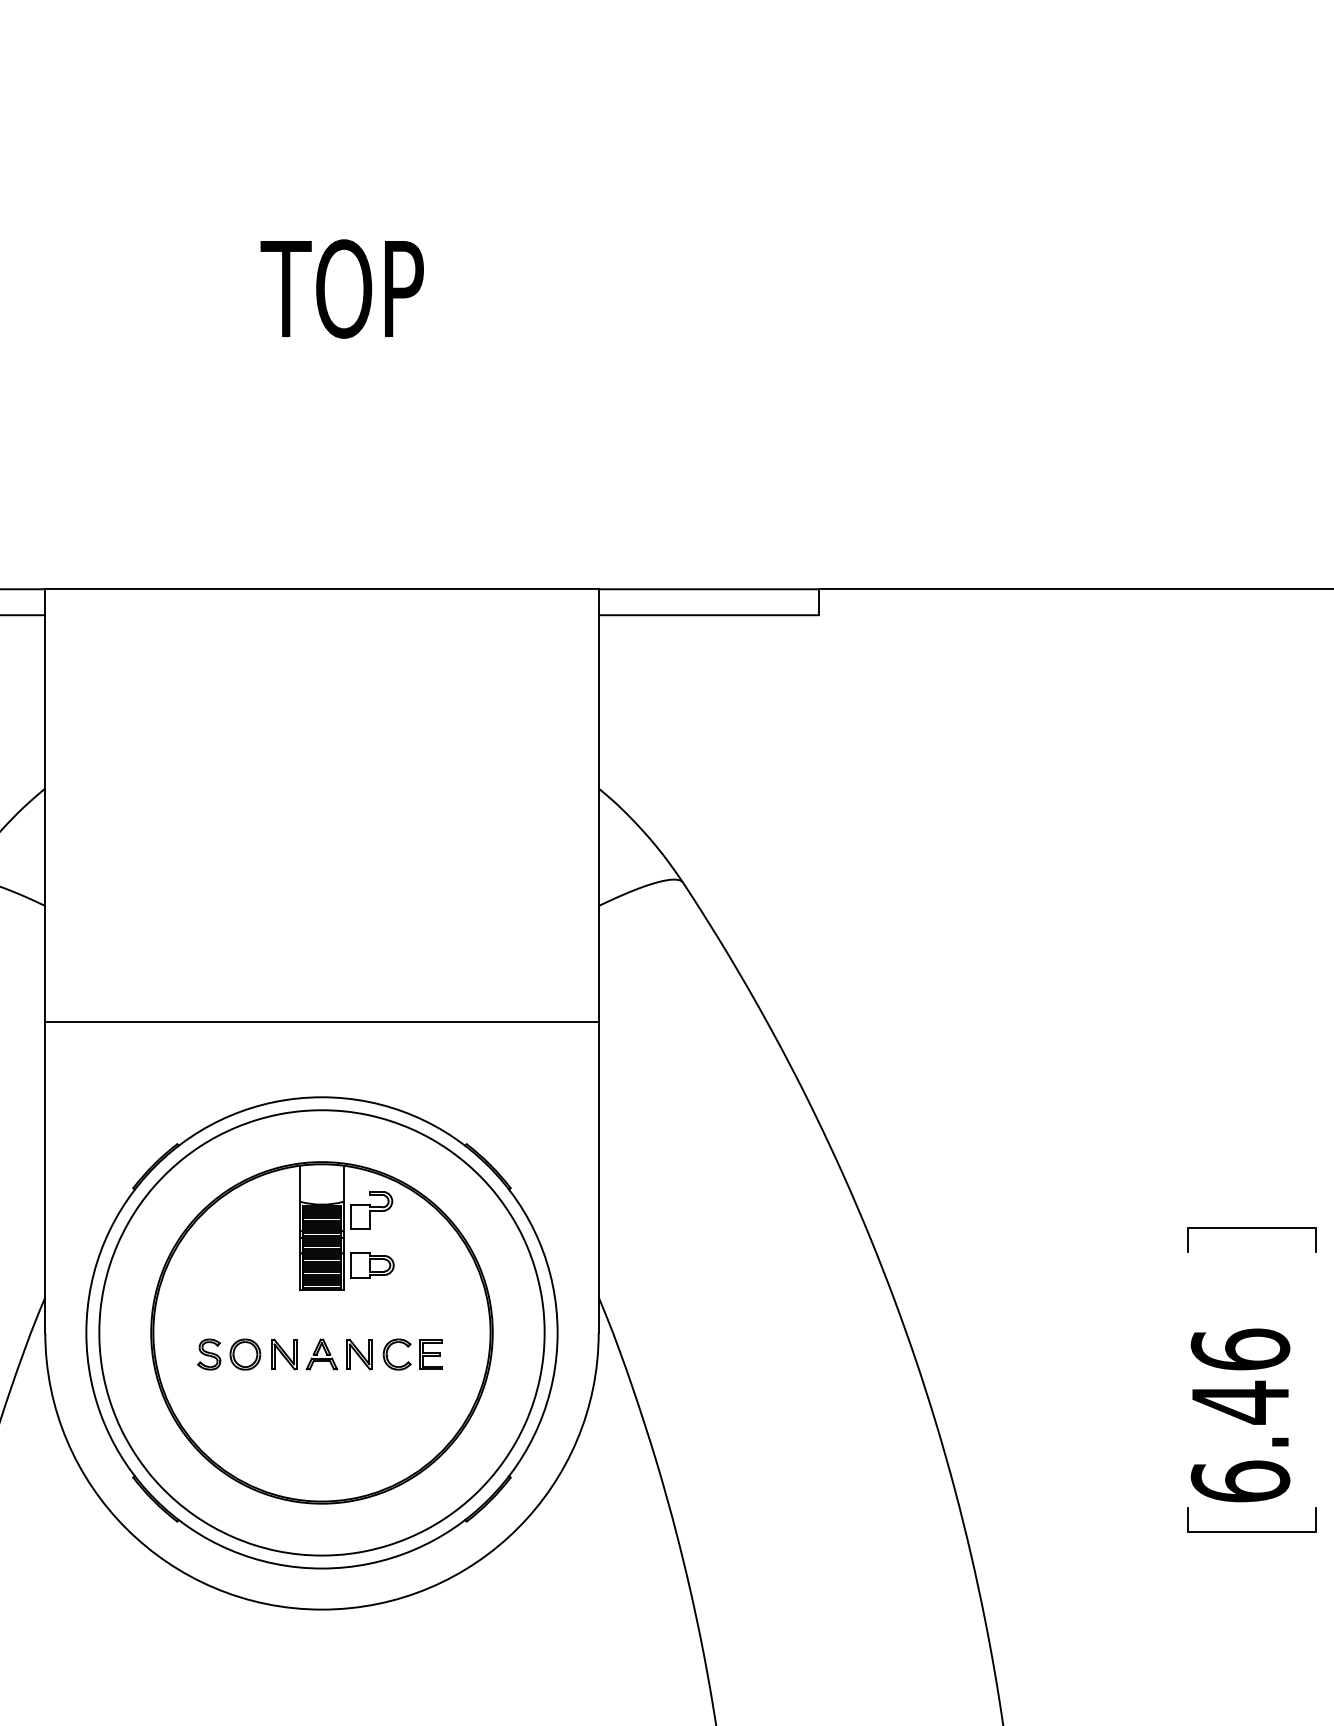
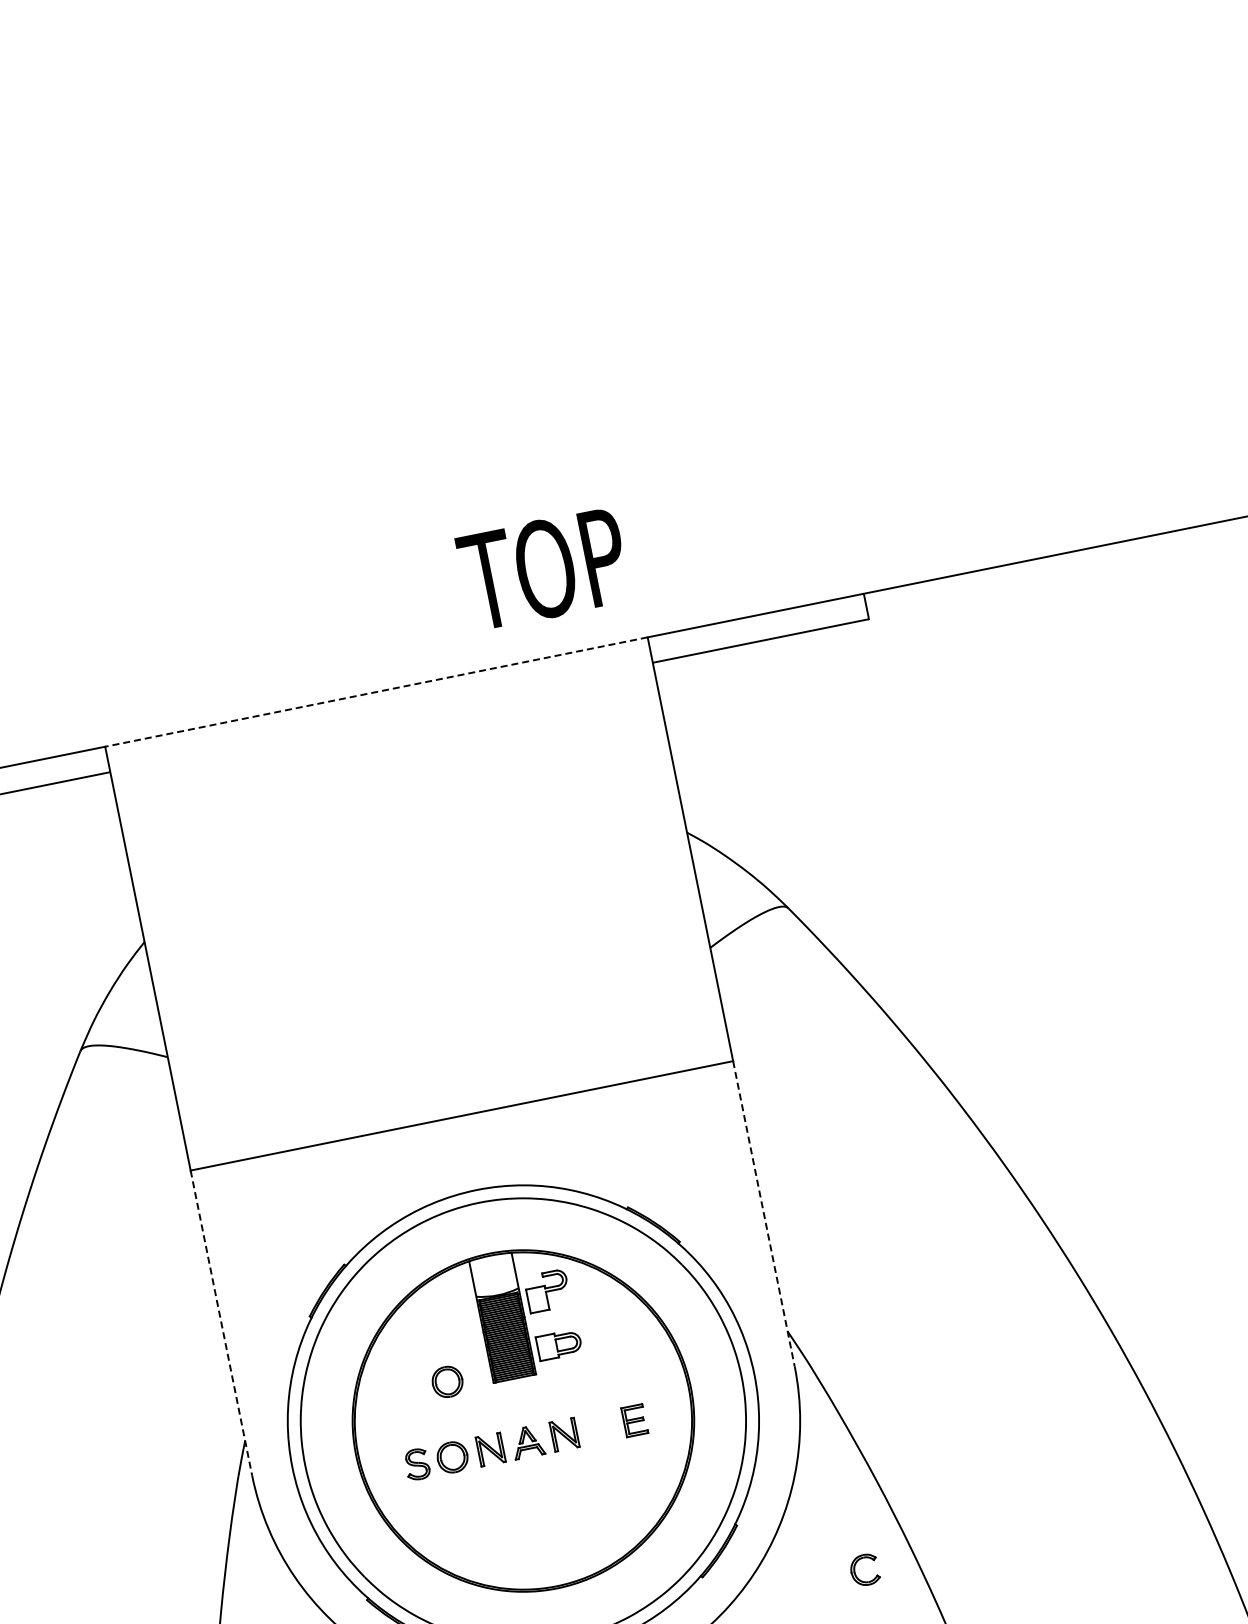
text: (341, 288) -> (542, 568), moved
line: (322, 589) -> (376, 692), solid -> dashed
line: (45, 1177) -> (221, 1323), solid -> dashed
line: (598, 1177) -> (763, 1214), solid -> dashed
part: (255, 1279) -> (447, 1381), added
part: (388, 1355) -> (856, 1572), moved

